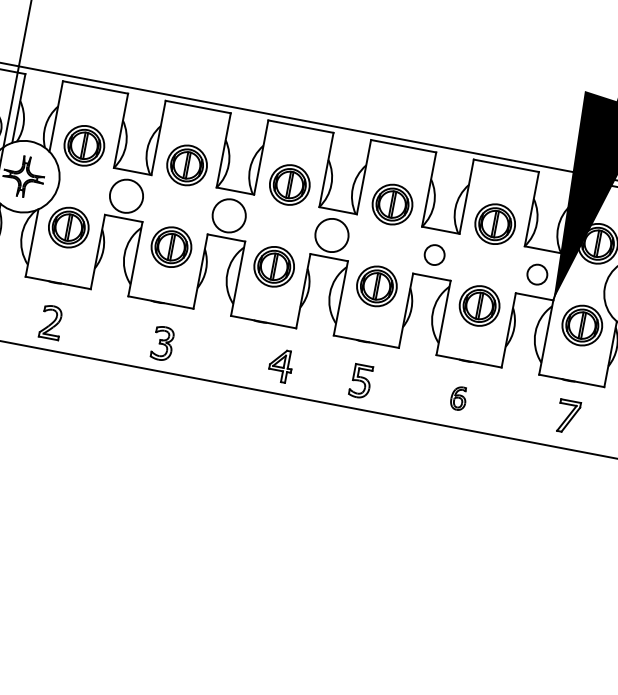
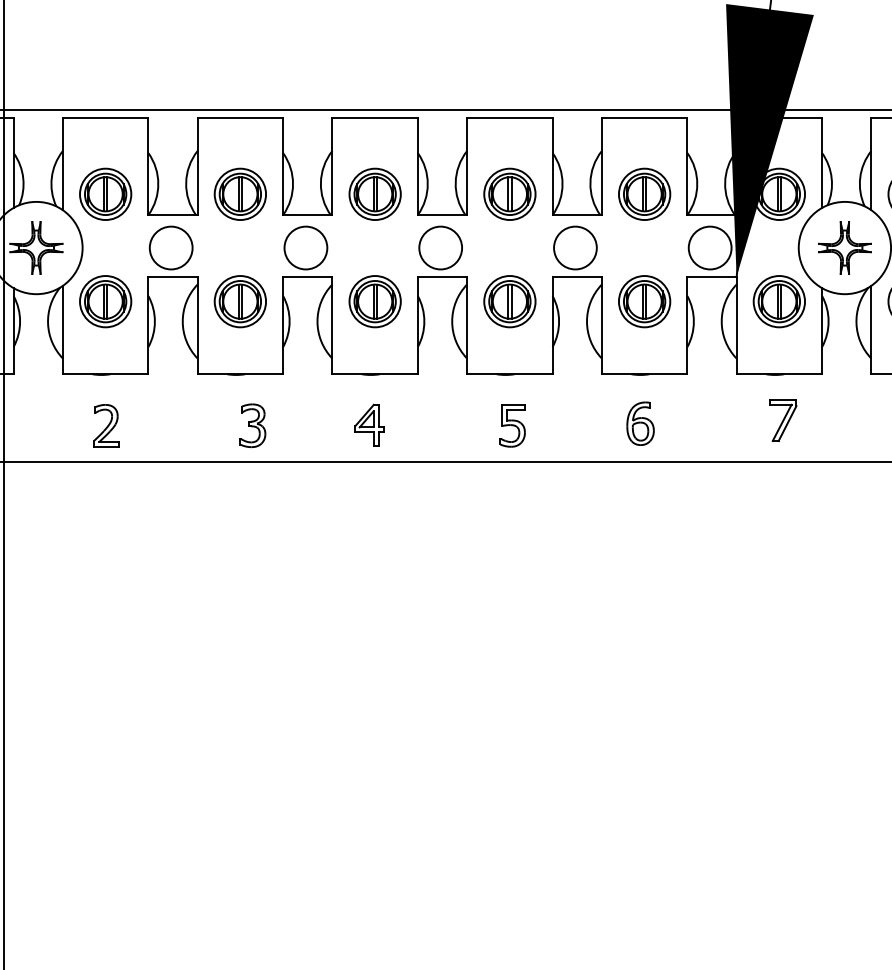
circle: (434, 254) -> (575, 247), size x1.67
circle: (536, 274) -> (709, 247), size x1.67
part: (281, 365) -> (369, 424), moved
part: (458, 398) -> (640, 423), size x1.43

